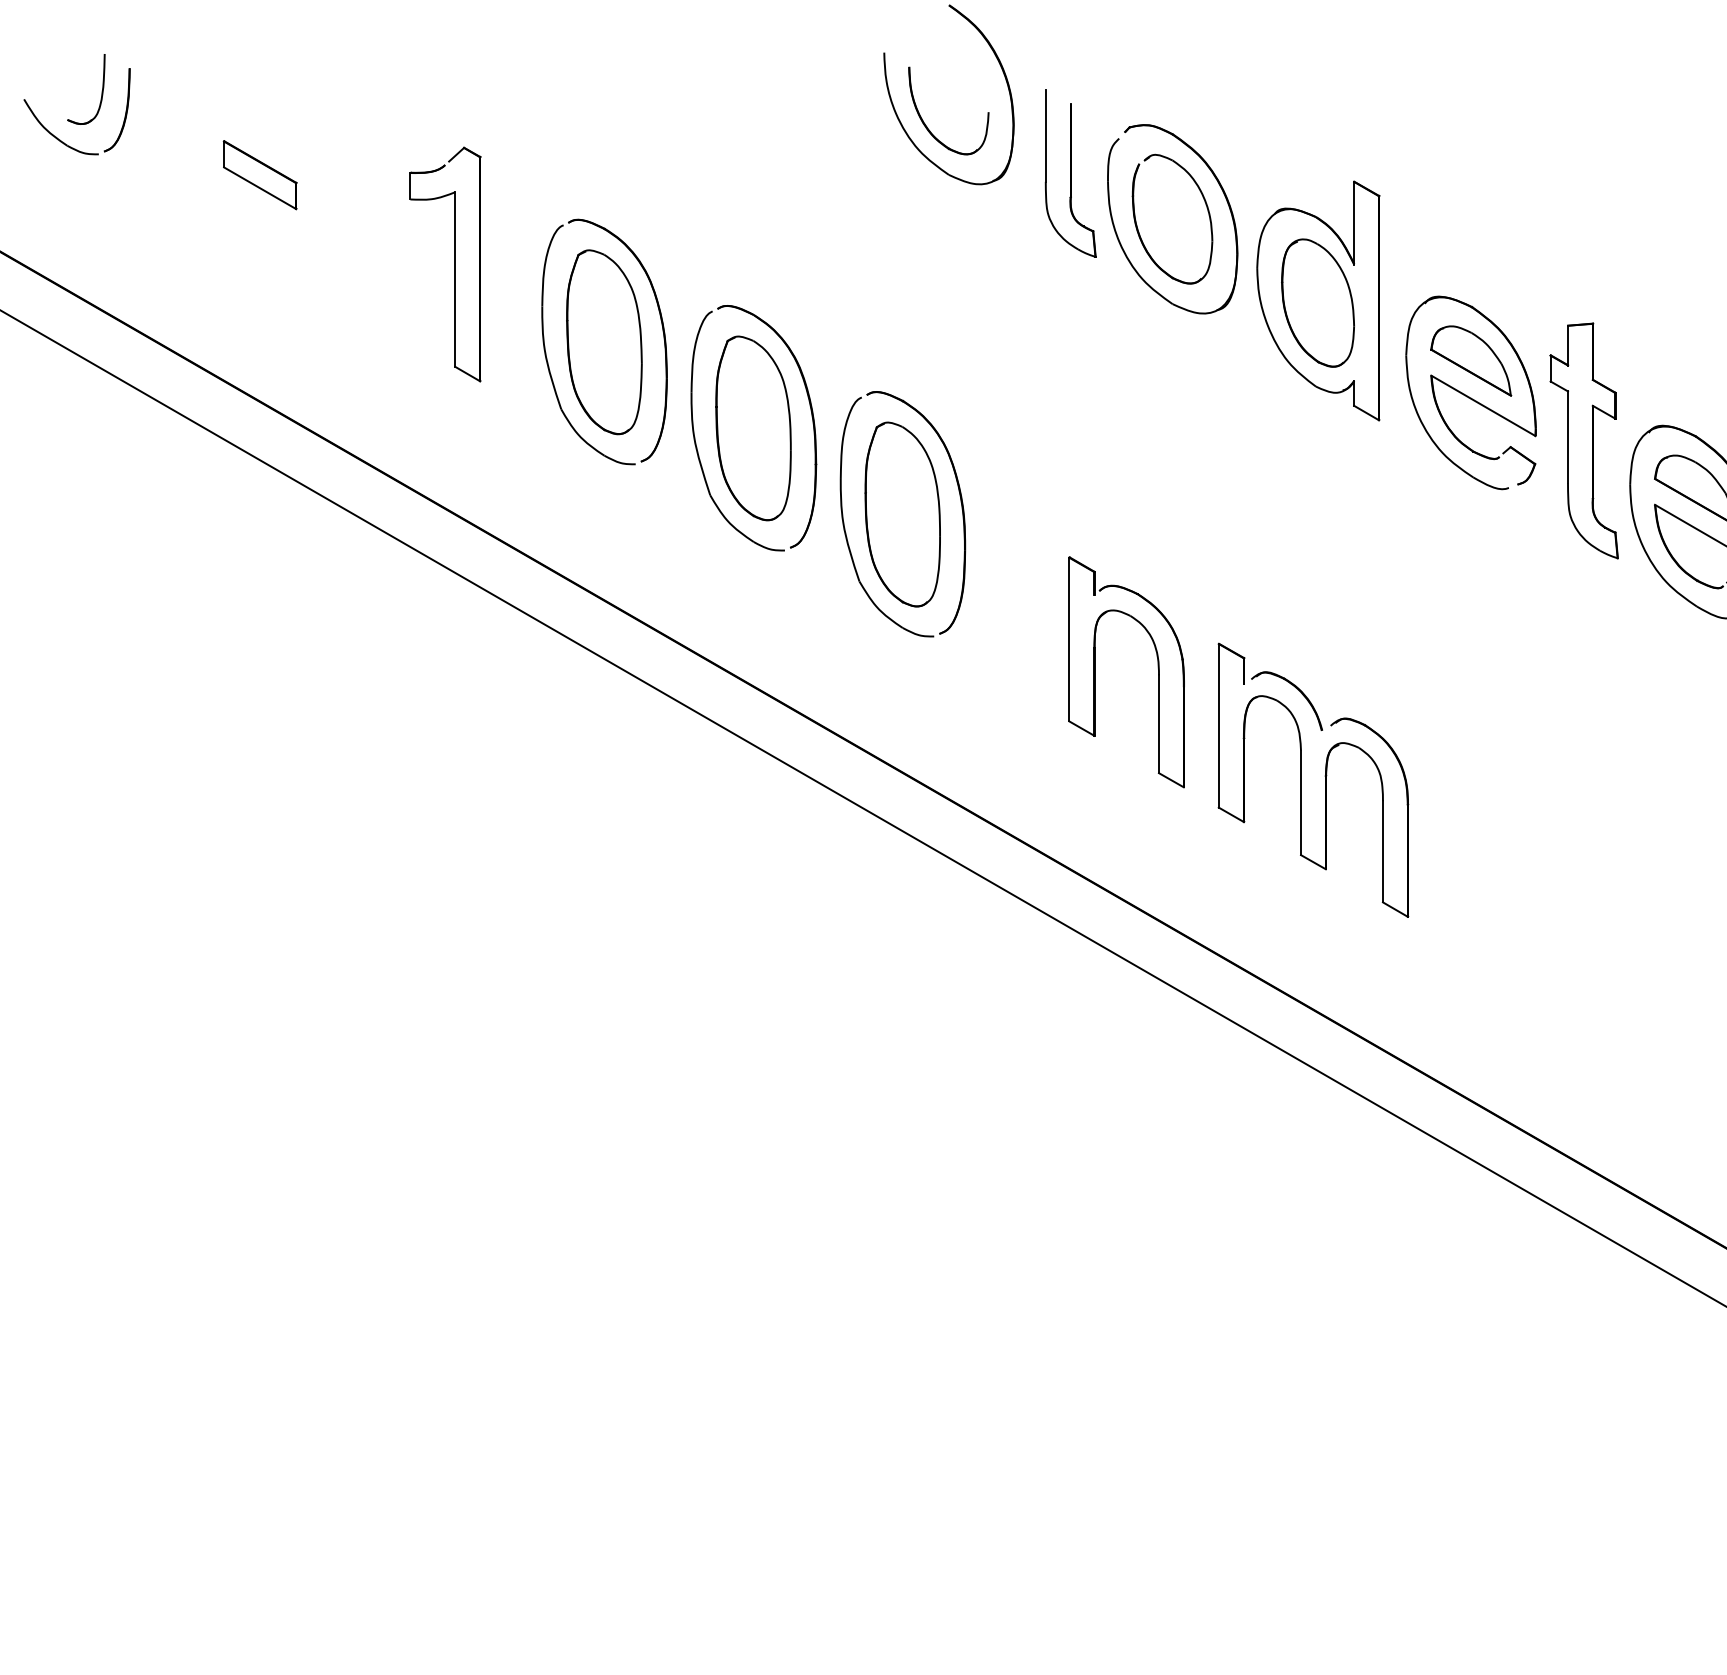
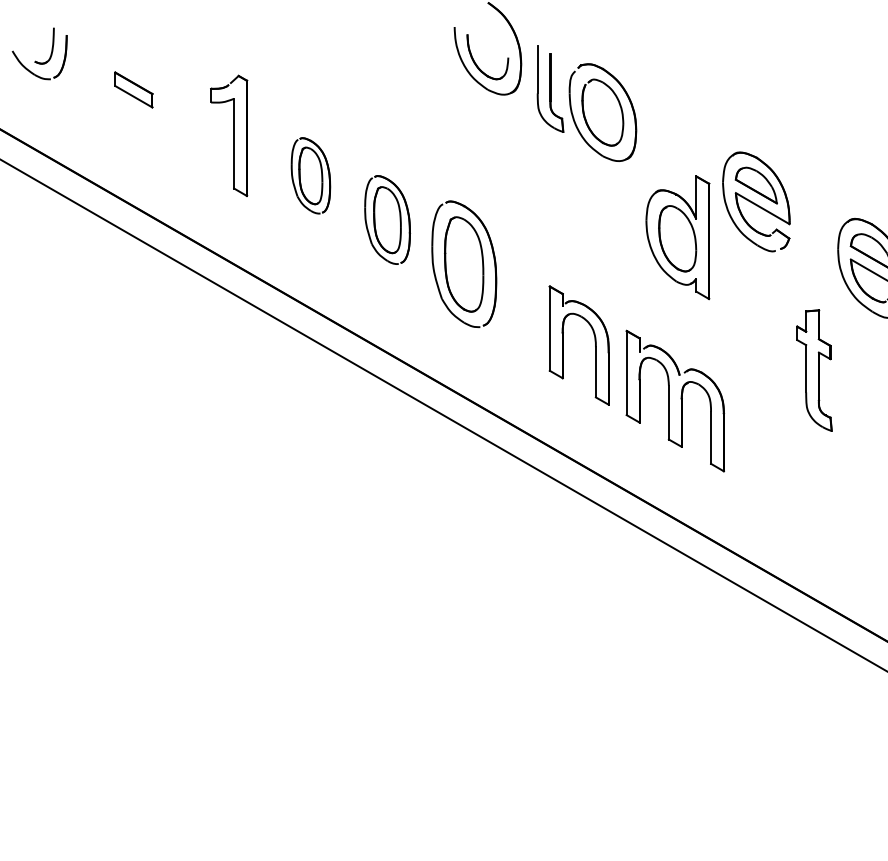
part: (1317, 300) -> (677, 237), moved
part: (603, 341) -> (310, 175), size x0.6
part: (753, 427) -> (387, 219), size x0.7
part: (1584, 440) -> (814, 370), moved

